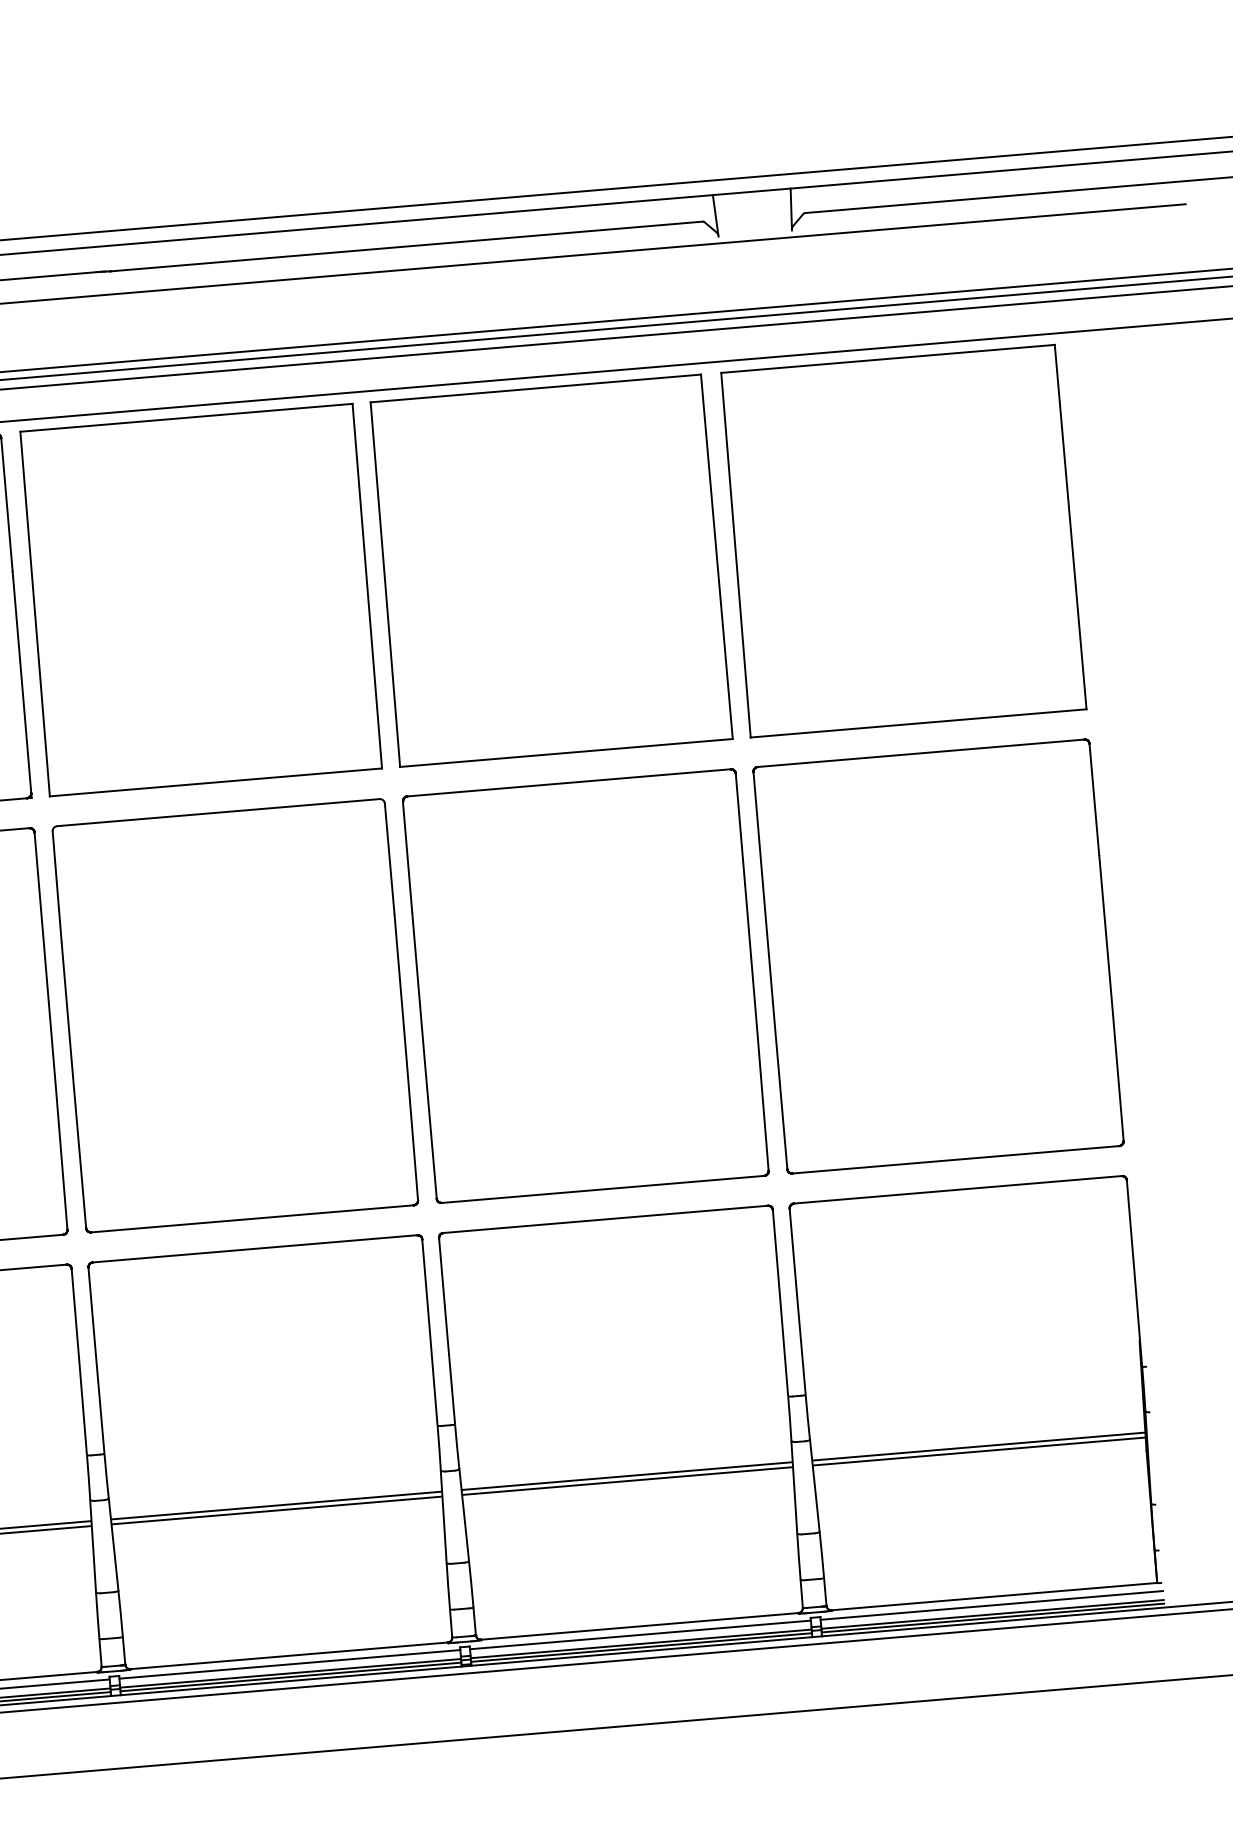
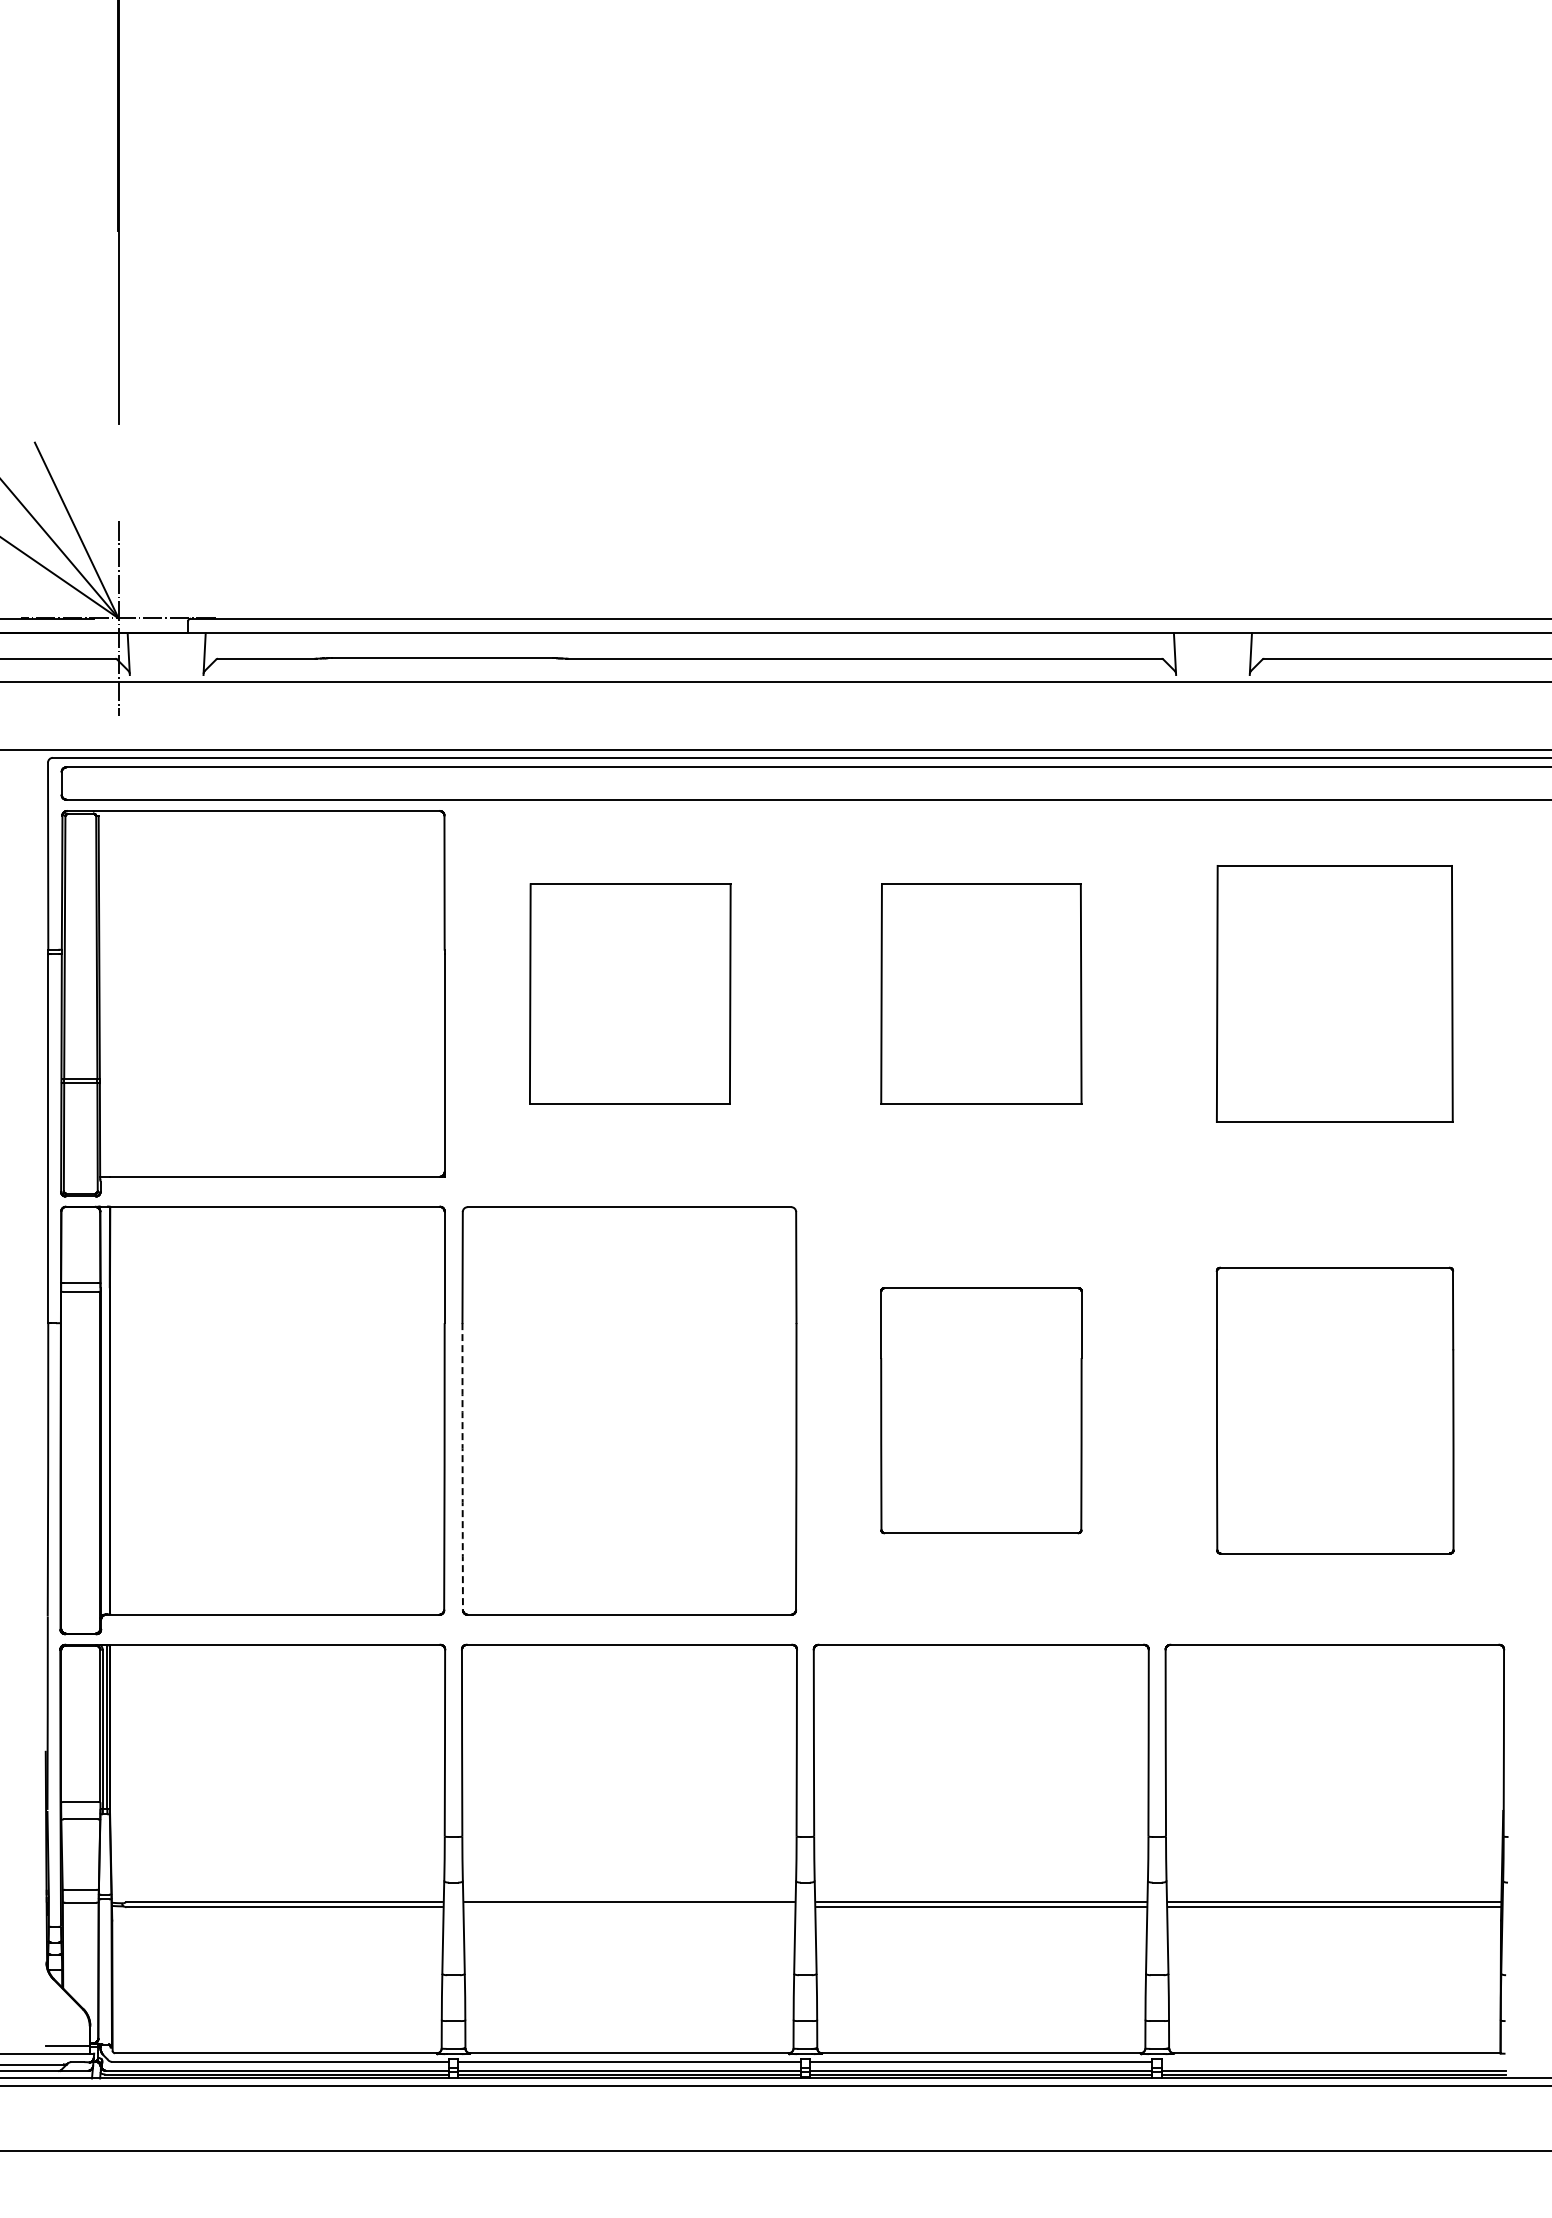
part: (903, 540) -> (1334, 993), size x0.7
part: (551, 570) -> (981, 993), size x0.6
part: (201, 599) -> (630, 993), size x0.6
part: (938, 956) -> (1335, 1410), size x0.7
part: (586, 985) -> (981, 1410), size x0.6
arc: (73, 1085) -> (462, 1466), solid -> dashed
line: (276, 1510) -> (629, 1907), removed
line: (991, 1605) -> (1333, 2061), removed

